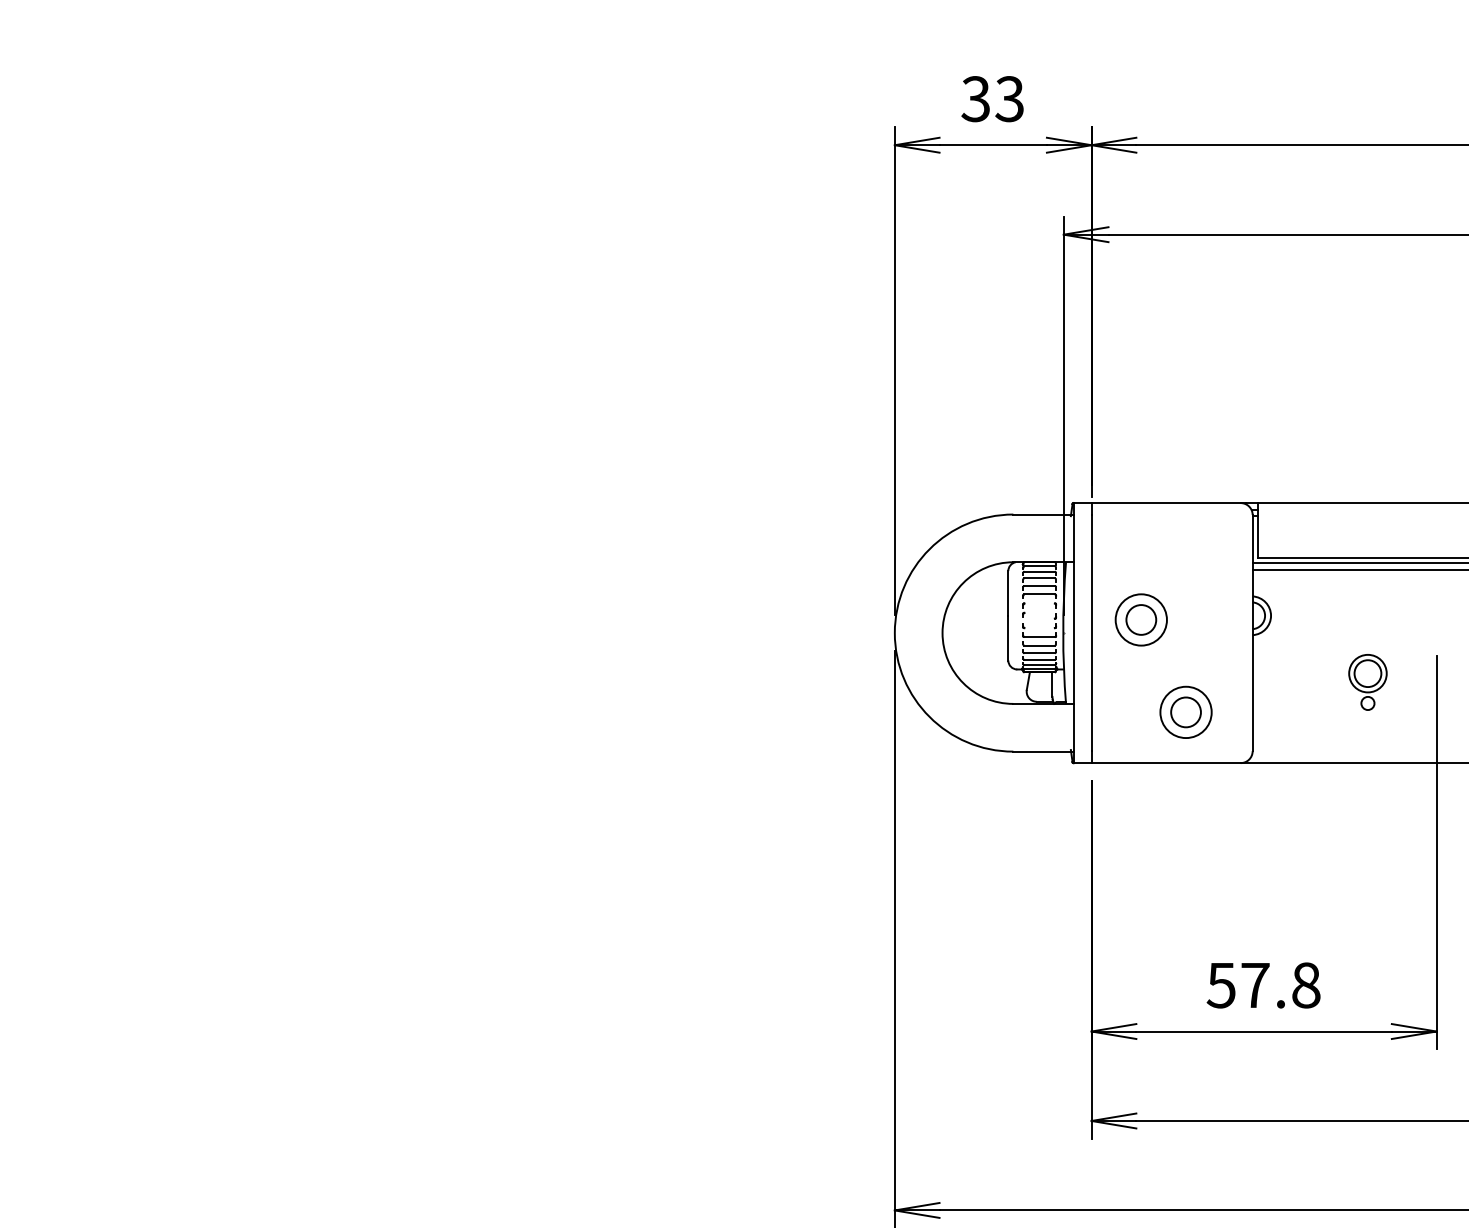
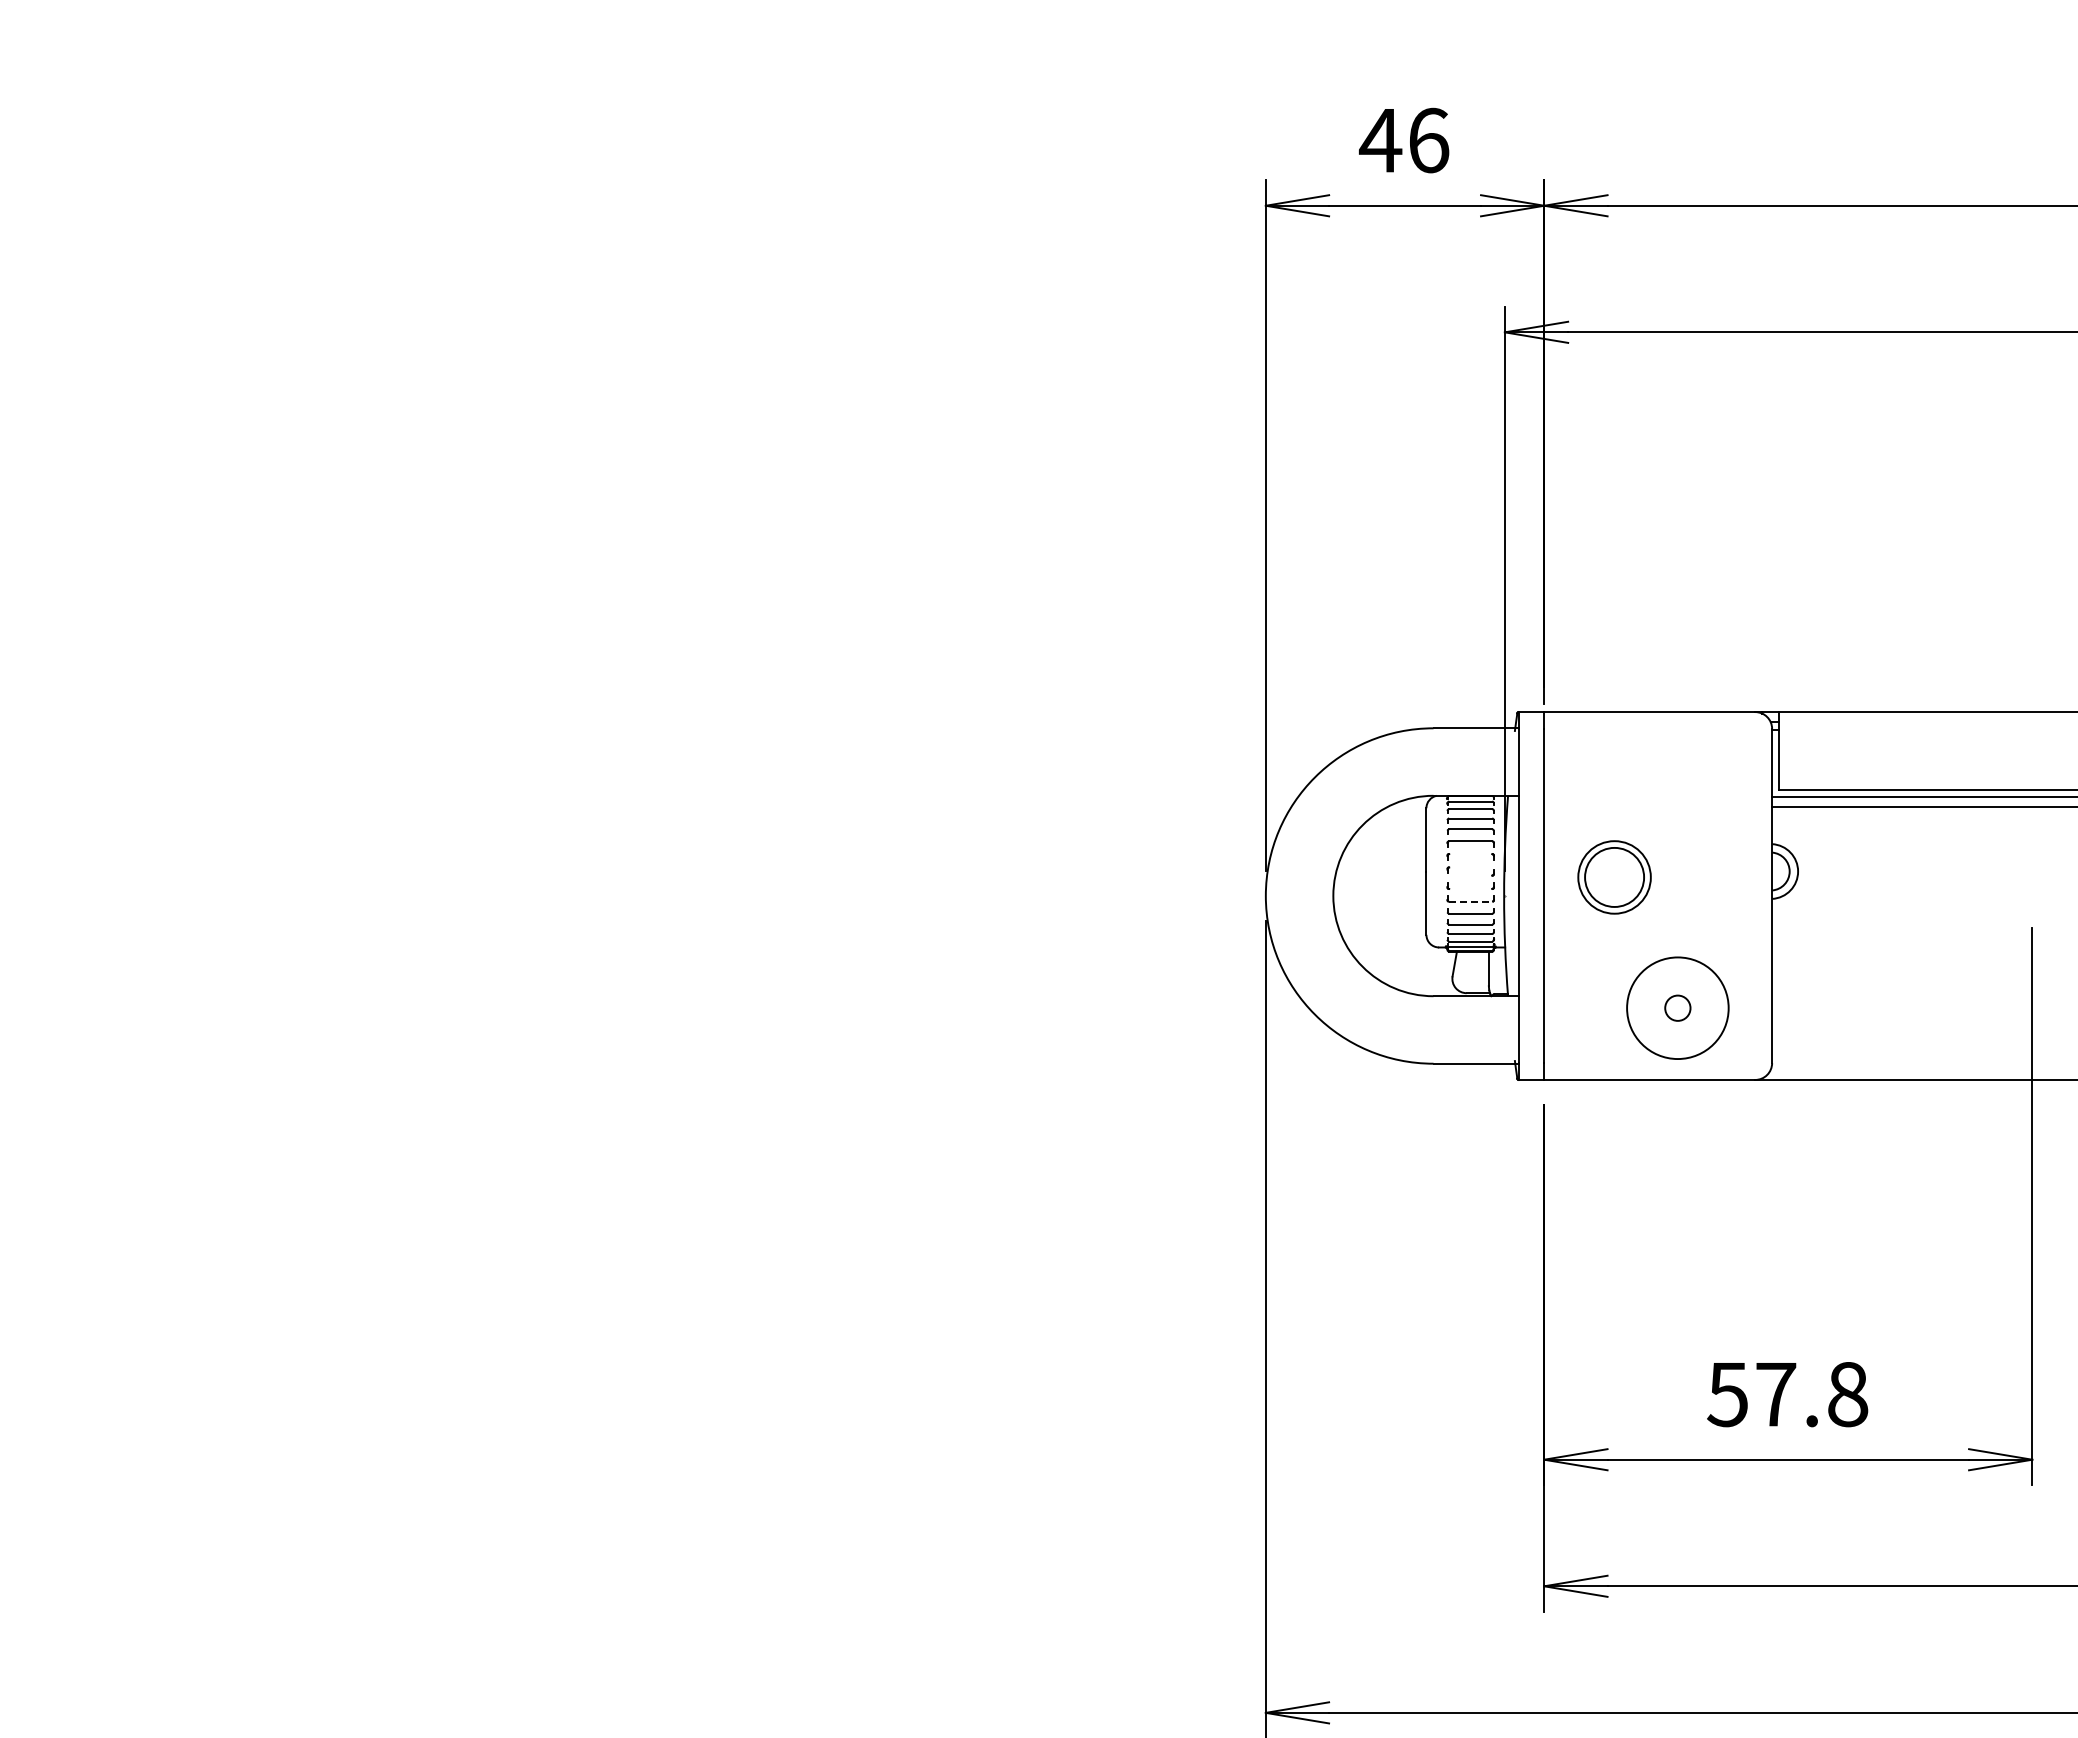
text: (992, 99) -> (1403, 140), 33 -> 46
circle: (1141, 620) -> (1614, 877), size x1.4
line: (1039, 636) -> (1470, 901), solid -> dashed
part: (1367, 682) -> (1934, 965), removed
circle: (1185, 711) -> (1677, 1007), size x1.4
circle: (1185, 712) -> (1677, 1008), size x0.6

